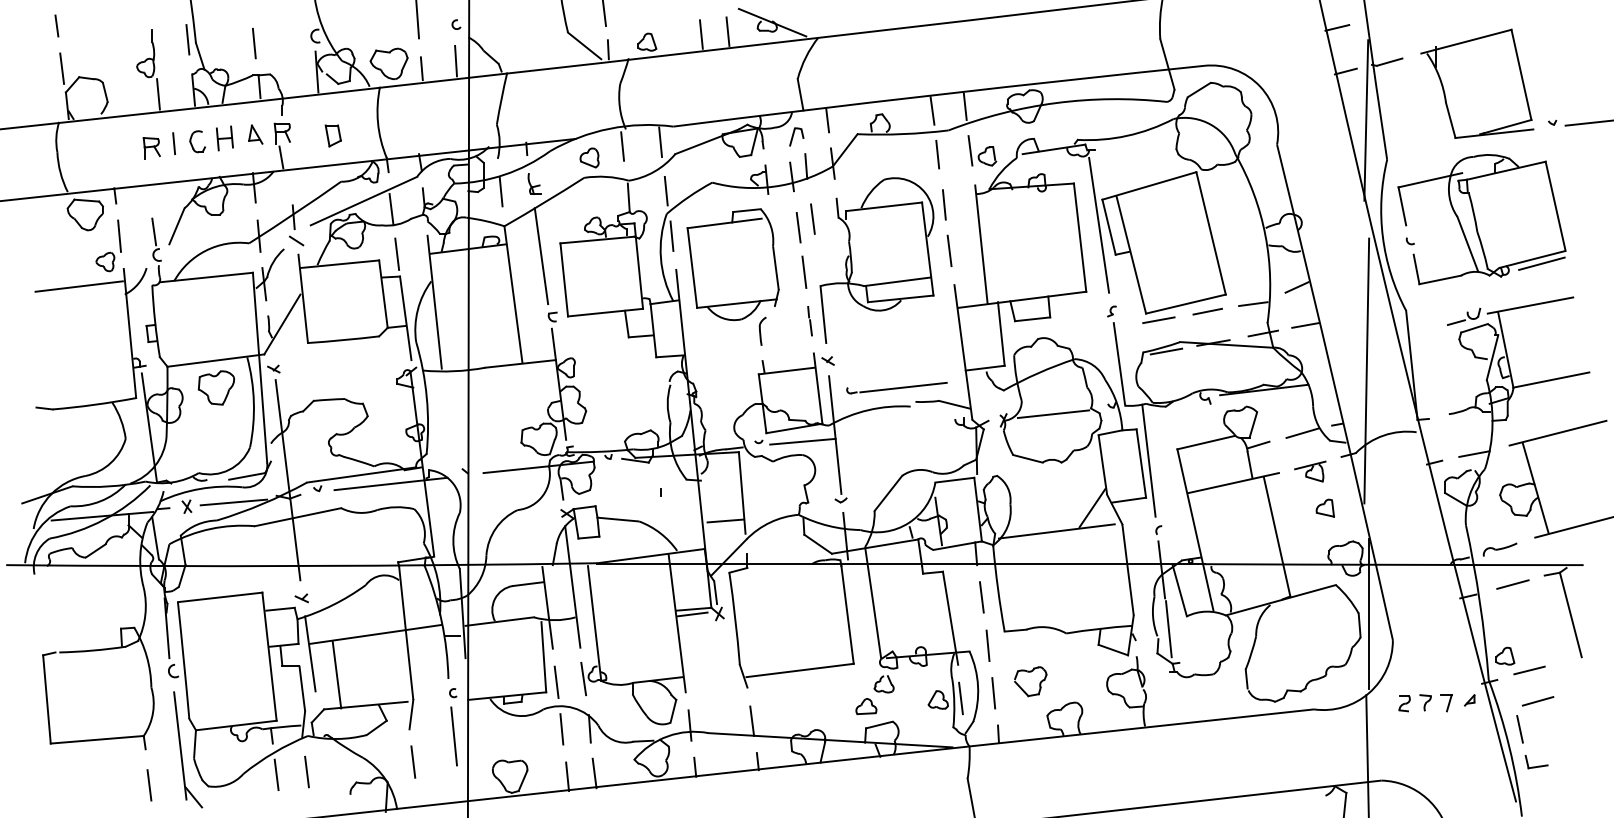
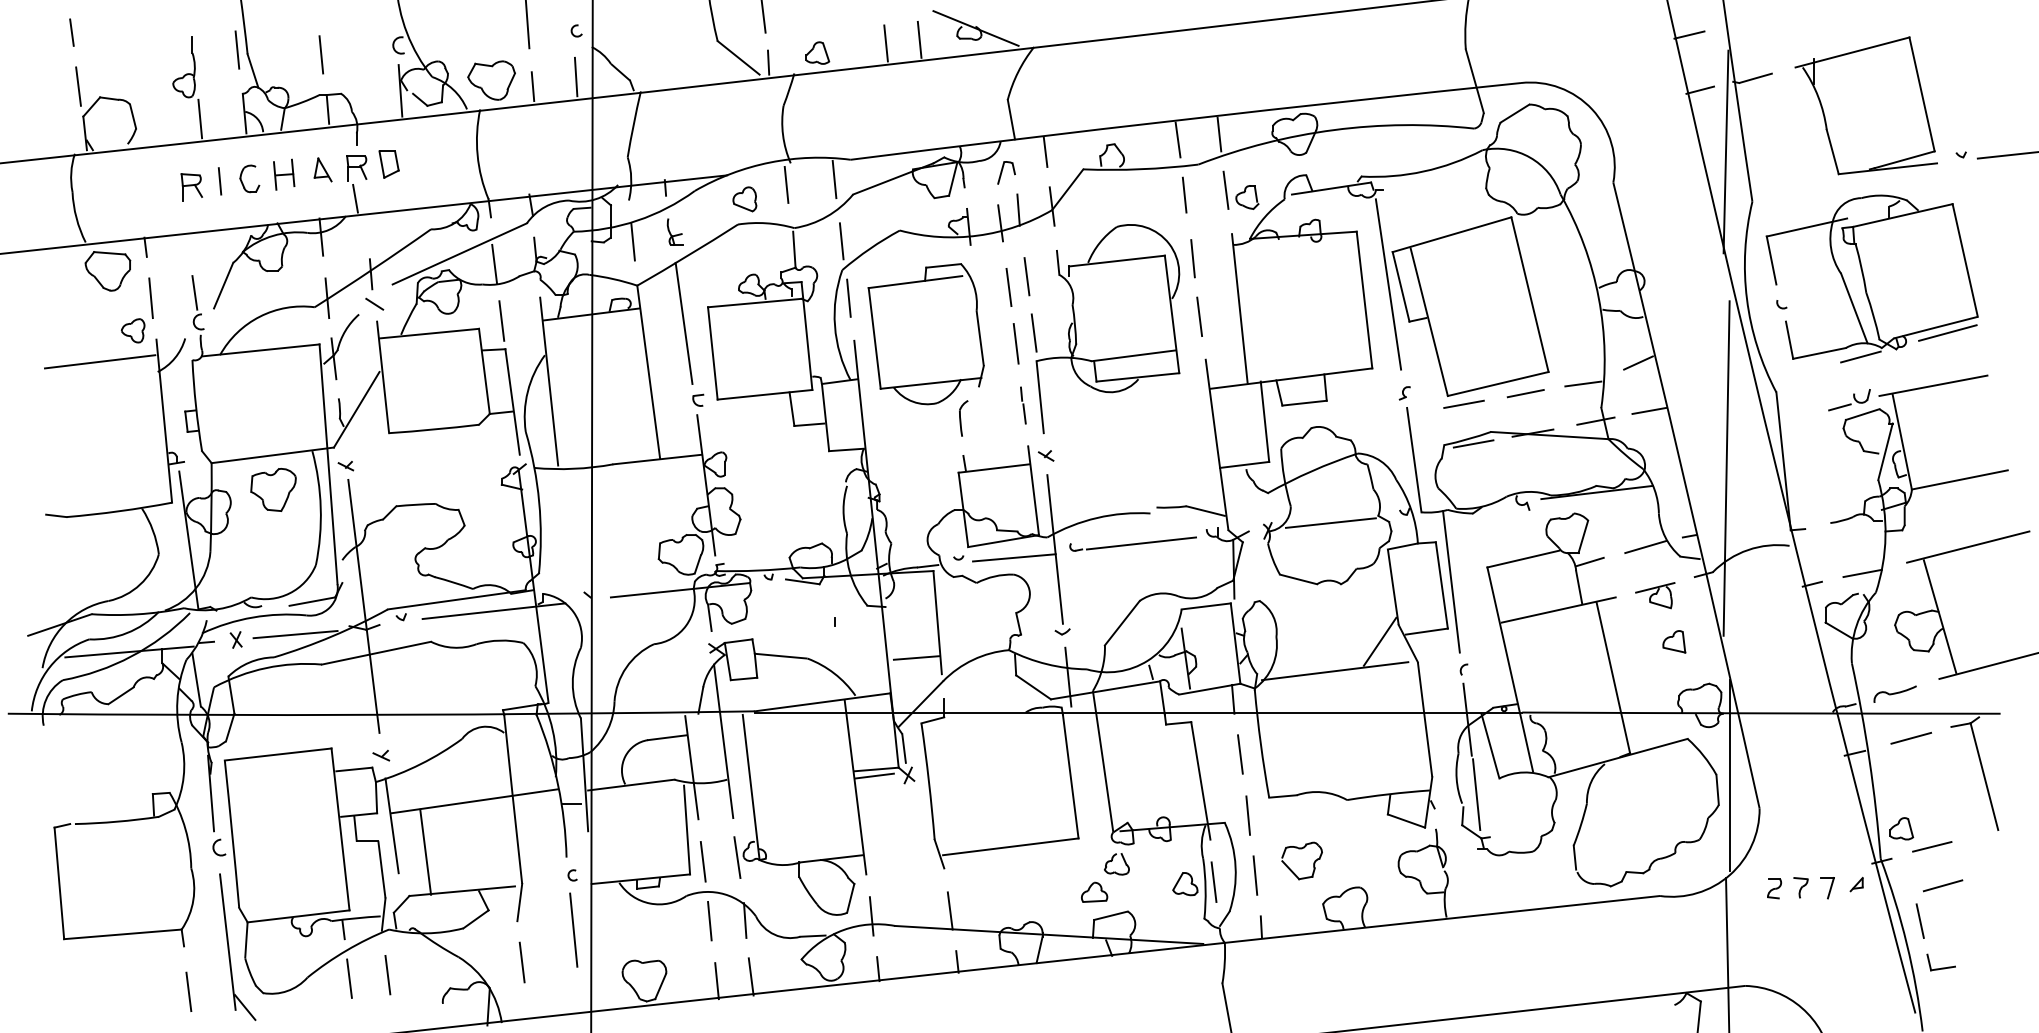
part: (332, 135) -> (388, 164), moved
line: (818, 263) -> (1033, 332), added
line: (1472, 282) -> (1860, 356), added
part: (896, 387) -> (1132, 543), moved

